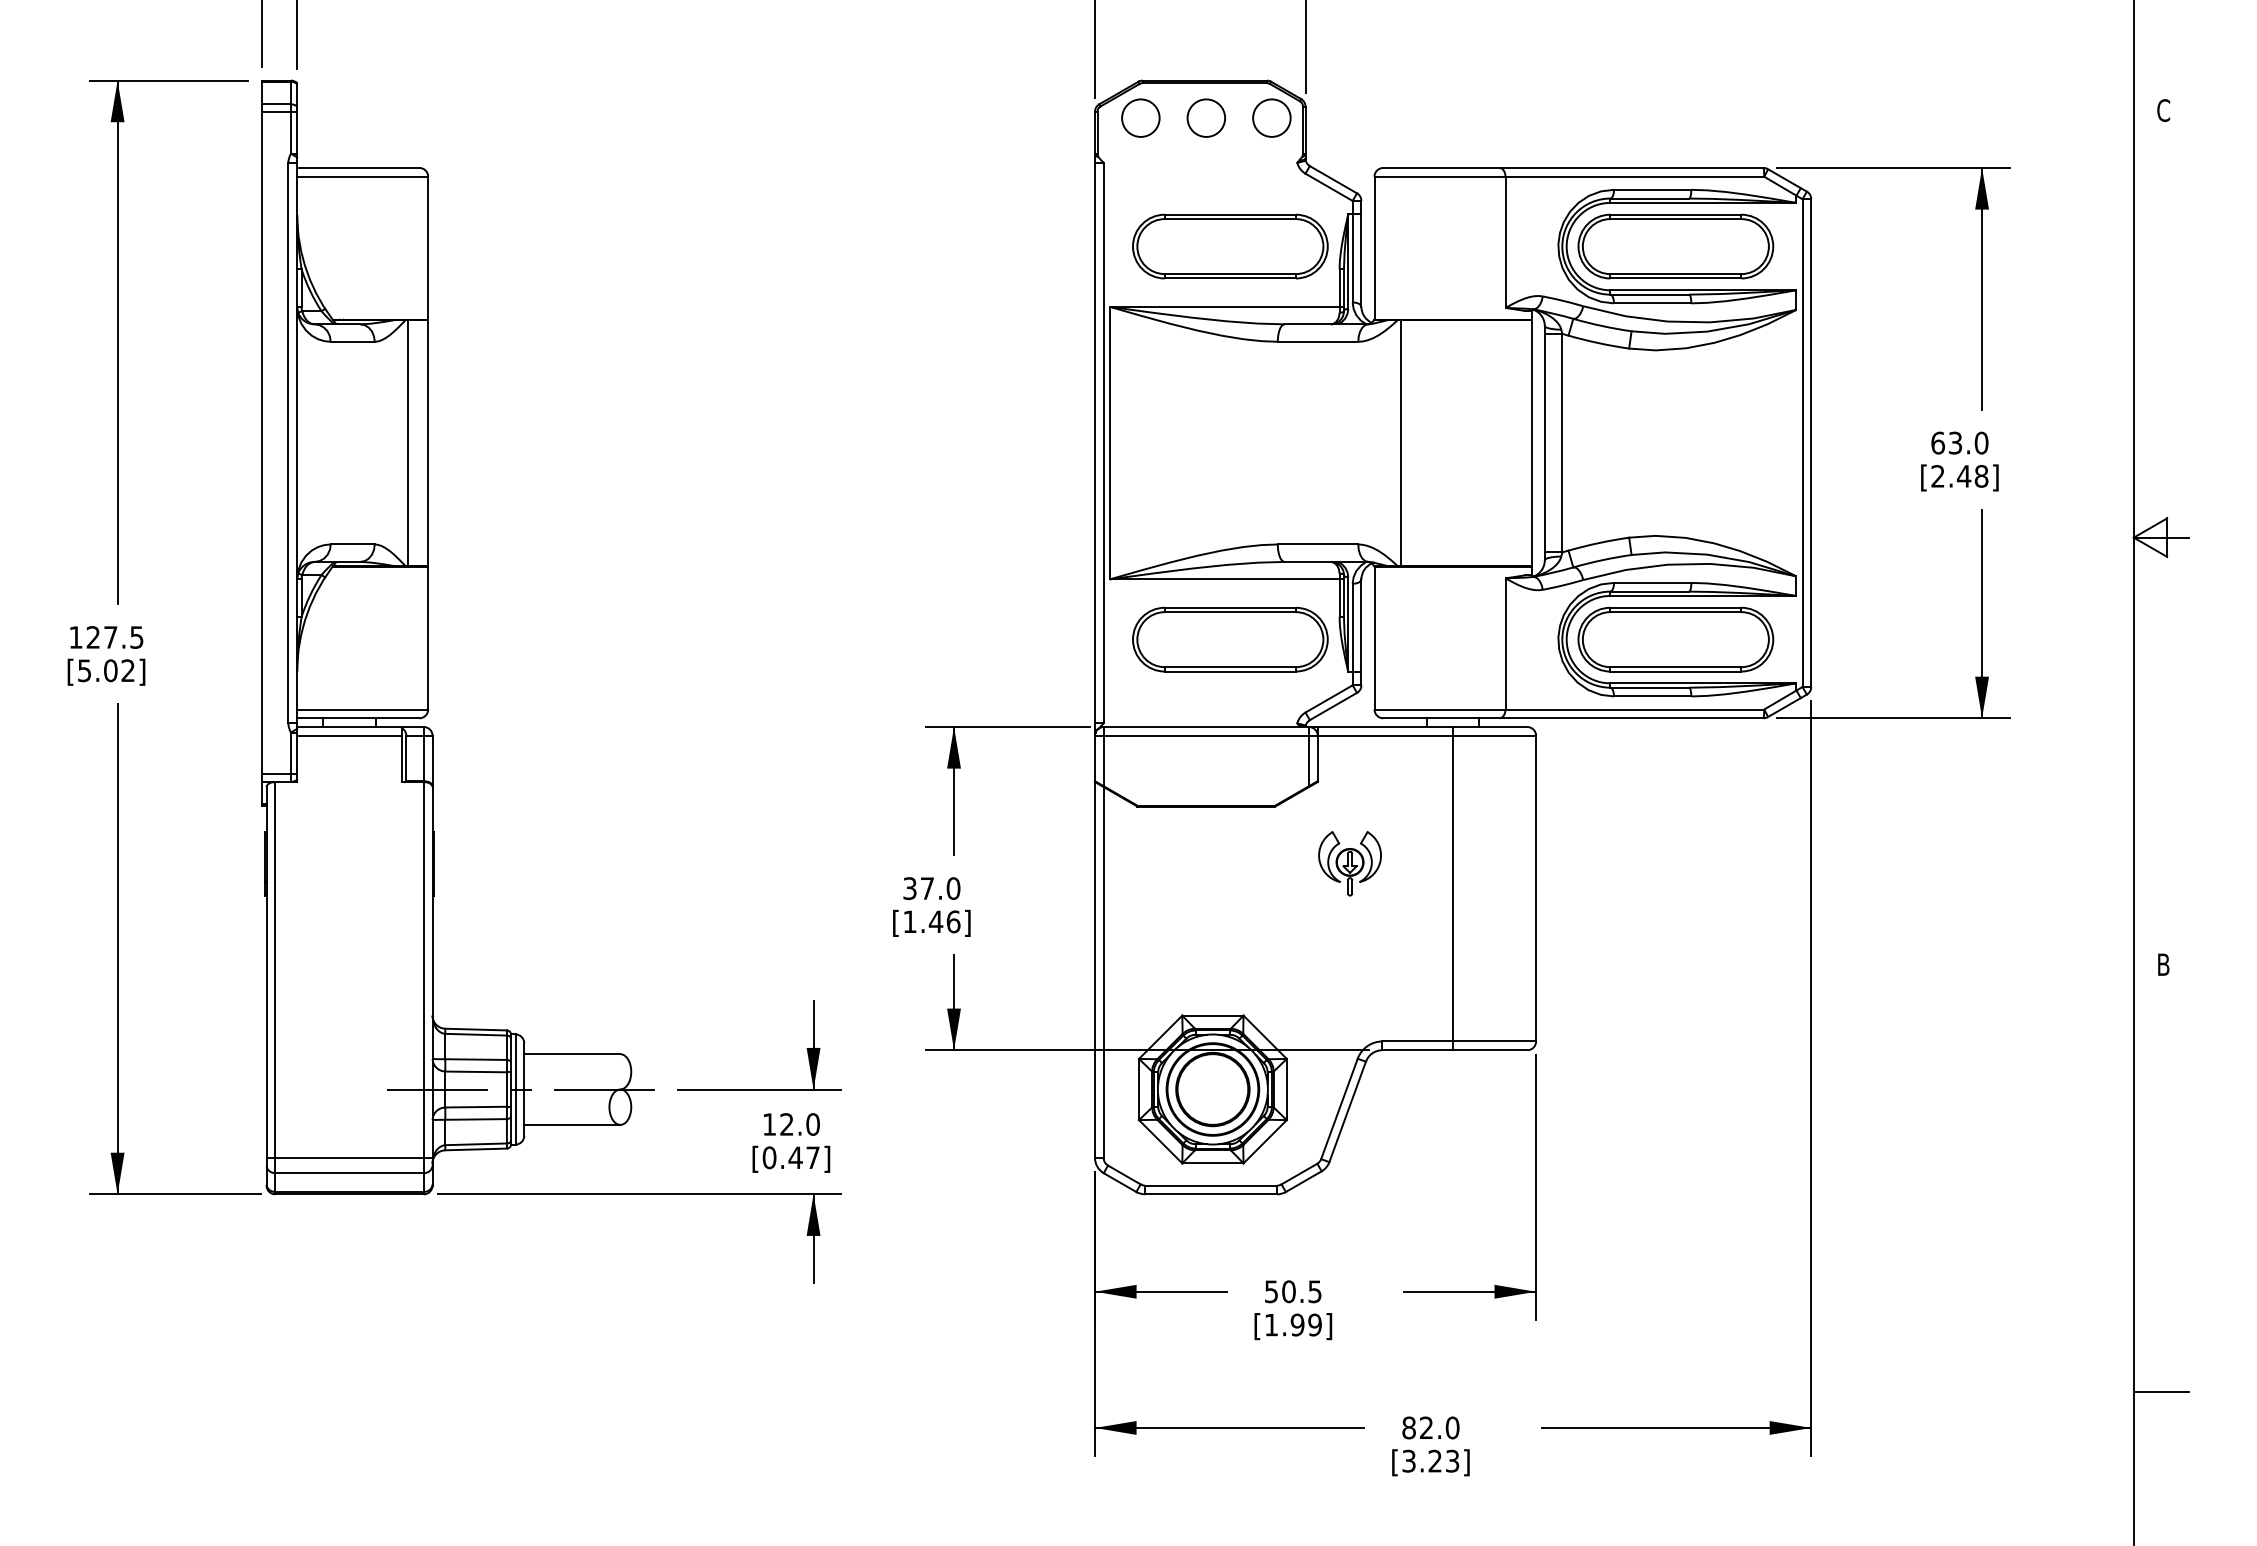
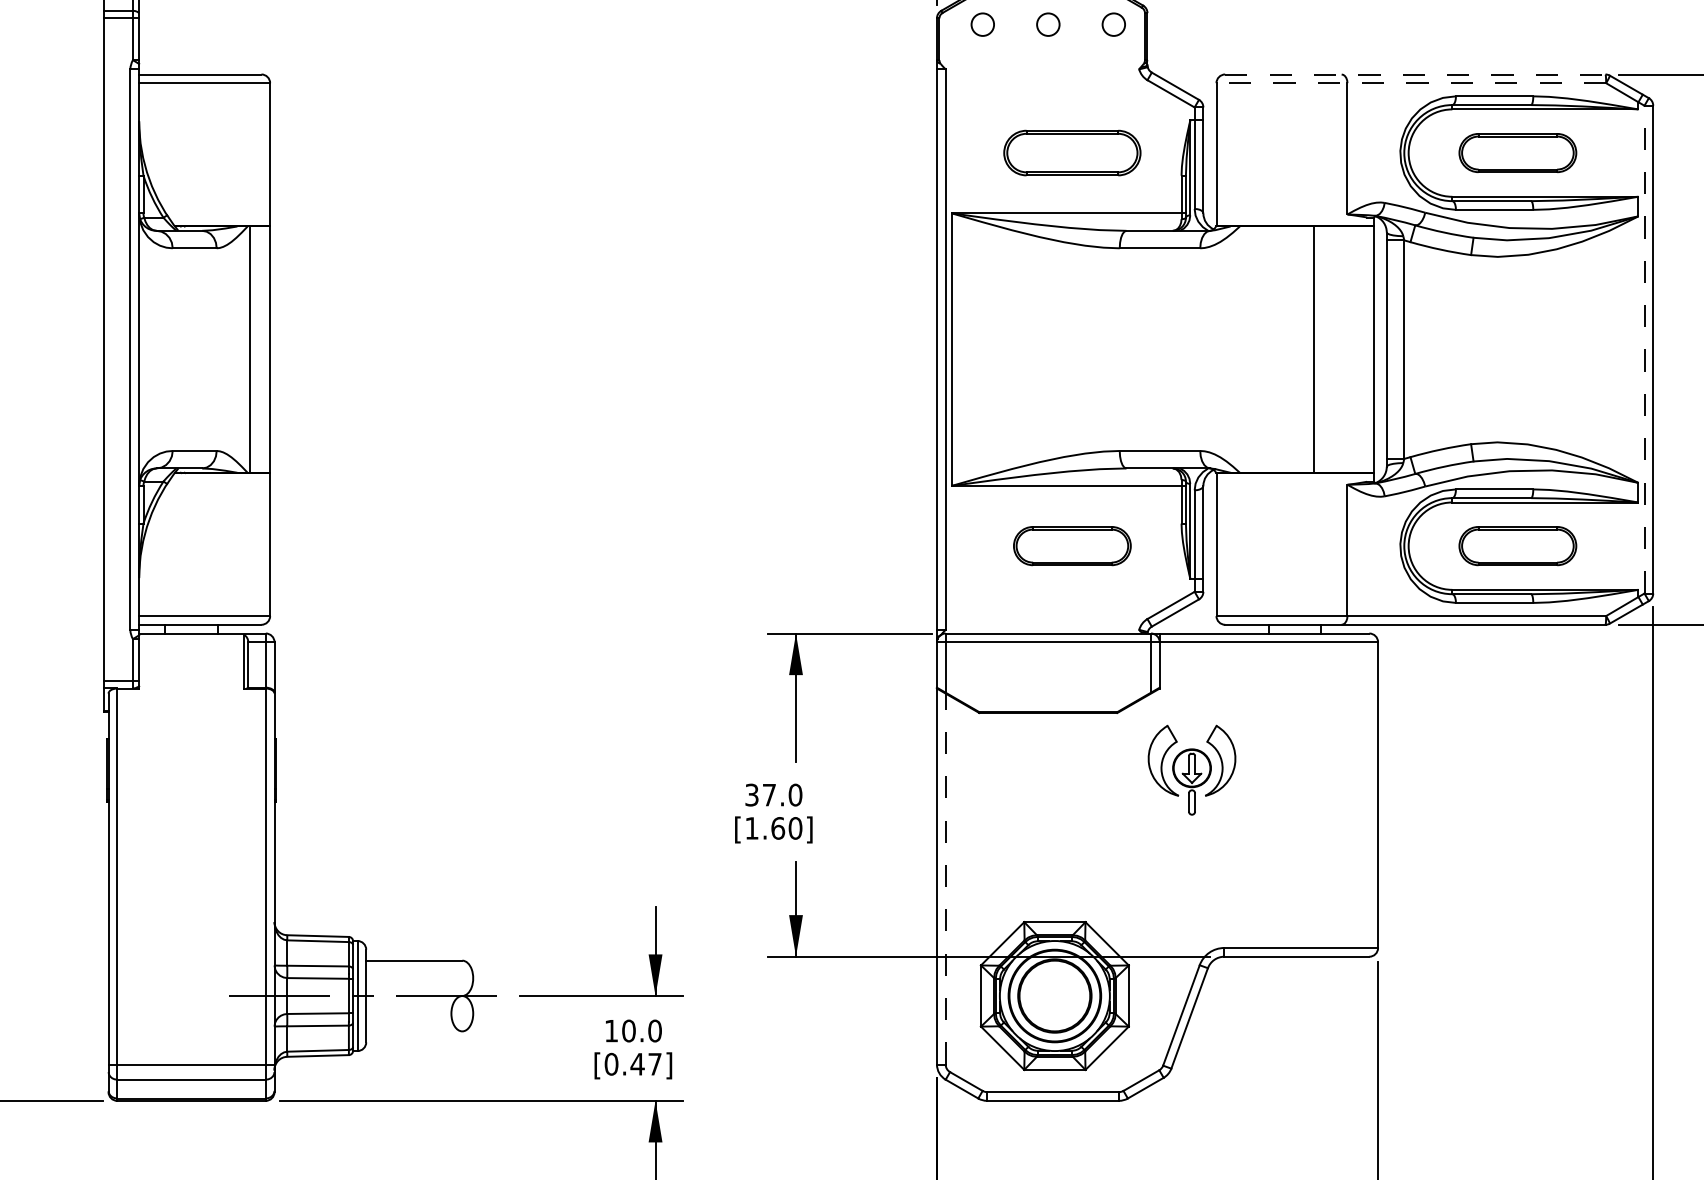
circle: (1140, 117) -> (982, 24), size x0.6
circle: (1206, 117) -> (1048, 24), size x0.6
circle: (1271, 117) -> (1113, 24), size x0.6
line: (1573, 168) -> (1415, 75), solid -> dashed
line: (1569, 176) -> (1411, 83), solid -> dashed
part: (1230, 246) -> (1072, 153), size x0.7
part: (1675, 246) -> (1517, 153), size x0.6
line: (1400, 442) -> (1313, 349), moved
line: (1802, 443) -> (1644, 350), solid -> dashed
part: (1230, 639) -> (1072, 546), size x0.6
part: (1675, 639) -> (1517, 546), size x0.6
line: (349, 735) -> (191, 642), removed
part: (1349, 863) -> (1191, 770), size x1.4
line: (1453, 888) -> (1295, 795), removed
text: (944, 921) -> (786, 828), [1.46] -> [1.60]
line: (1103, 972) -> (945, 879), solid -> dashed
line: (572, 1124) -> (414, 1031), removed
text: (786, 1124) -> (628, 1031), 12.0 -> 10.0

